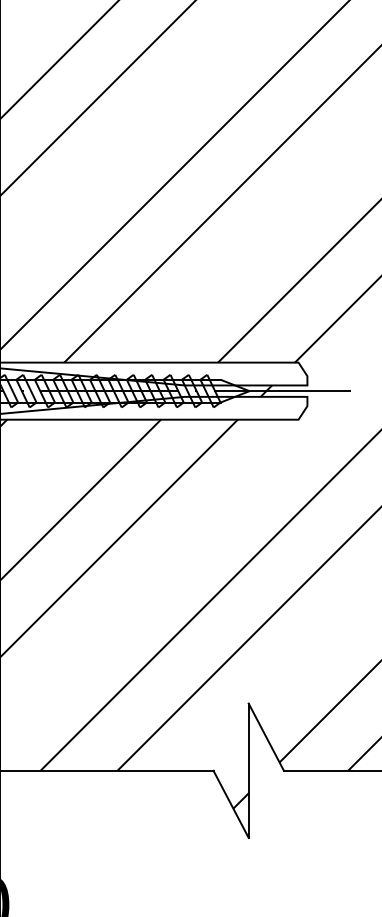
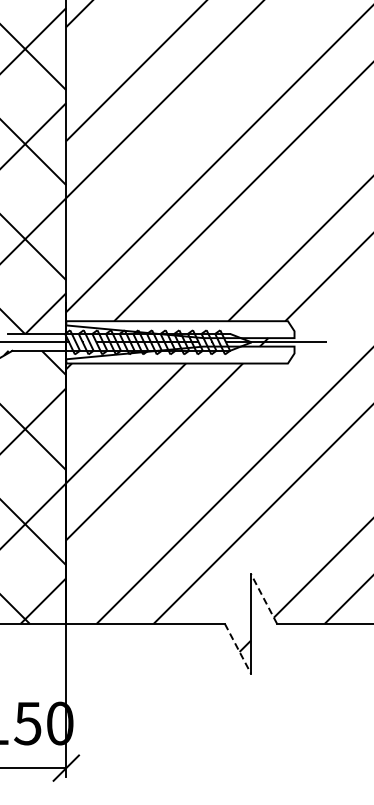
line: (265, 736) -> (263, 598), solid -> dashed
line: (231, 805) -> (238, 649), solid -> dashed

